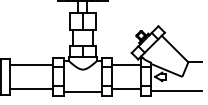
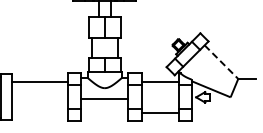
line: (175, 49) -> (221, 62), solid -> dashed
line: (31, 88) -> (39, 112), removed
line: (176, 91) -> (223, 115), removed
line: (82, 92) -> (104, 98), moved

